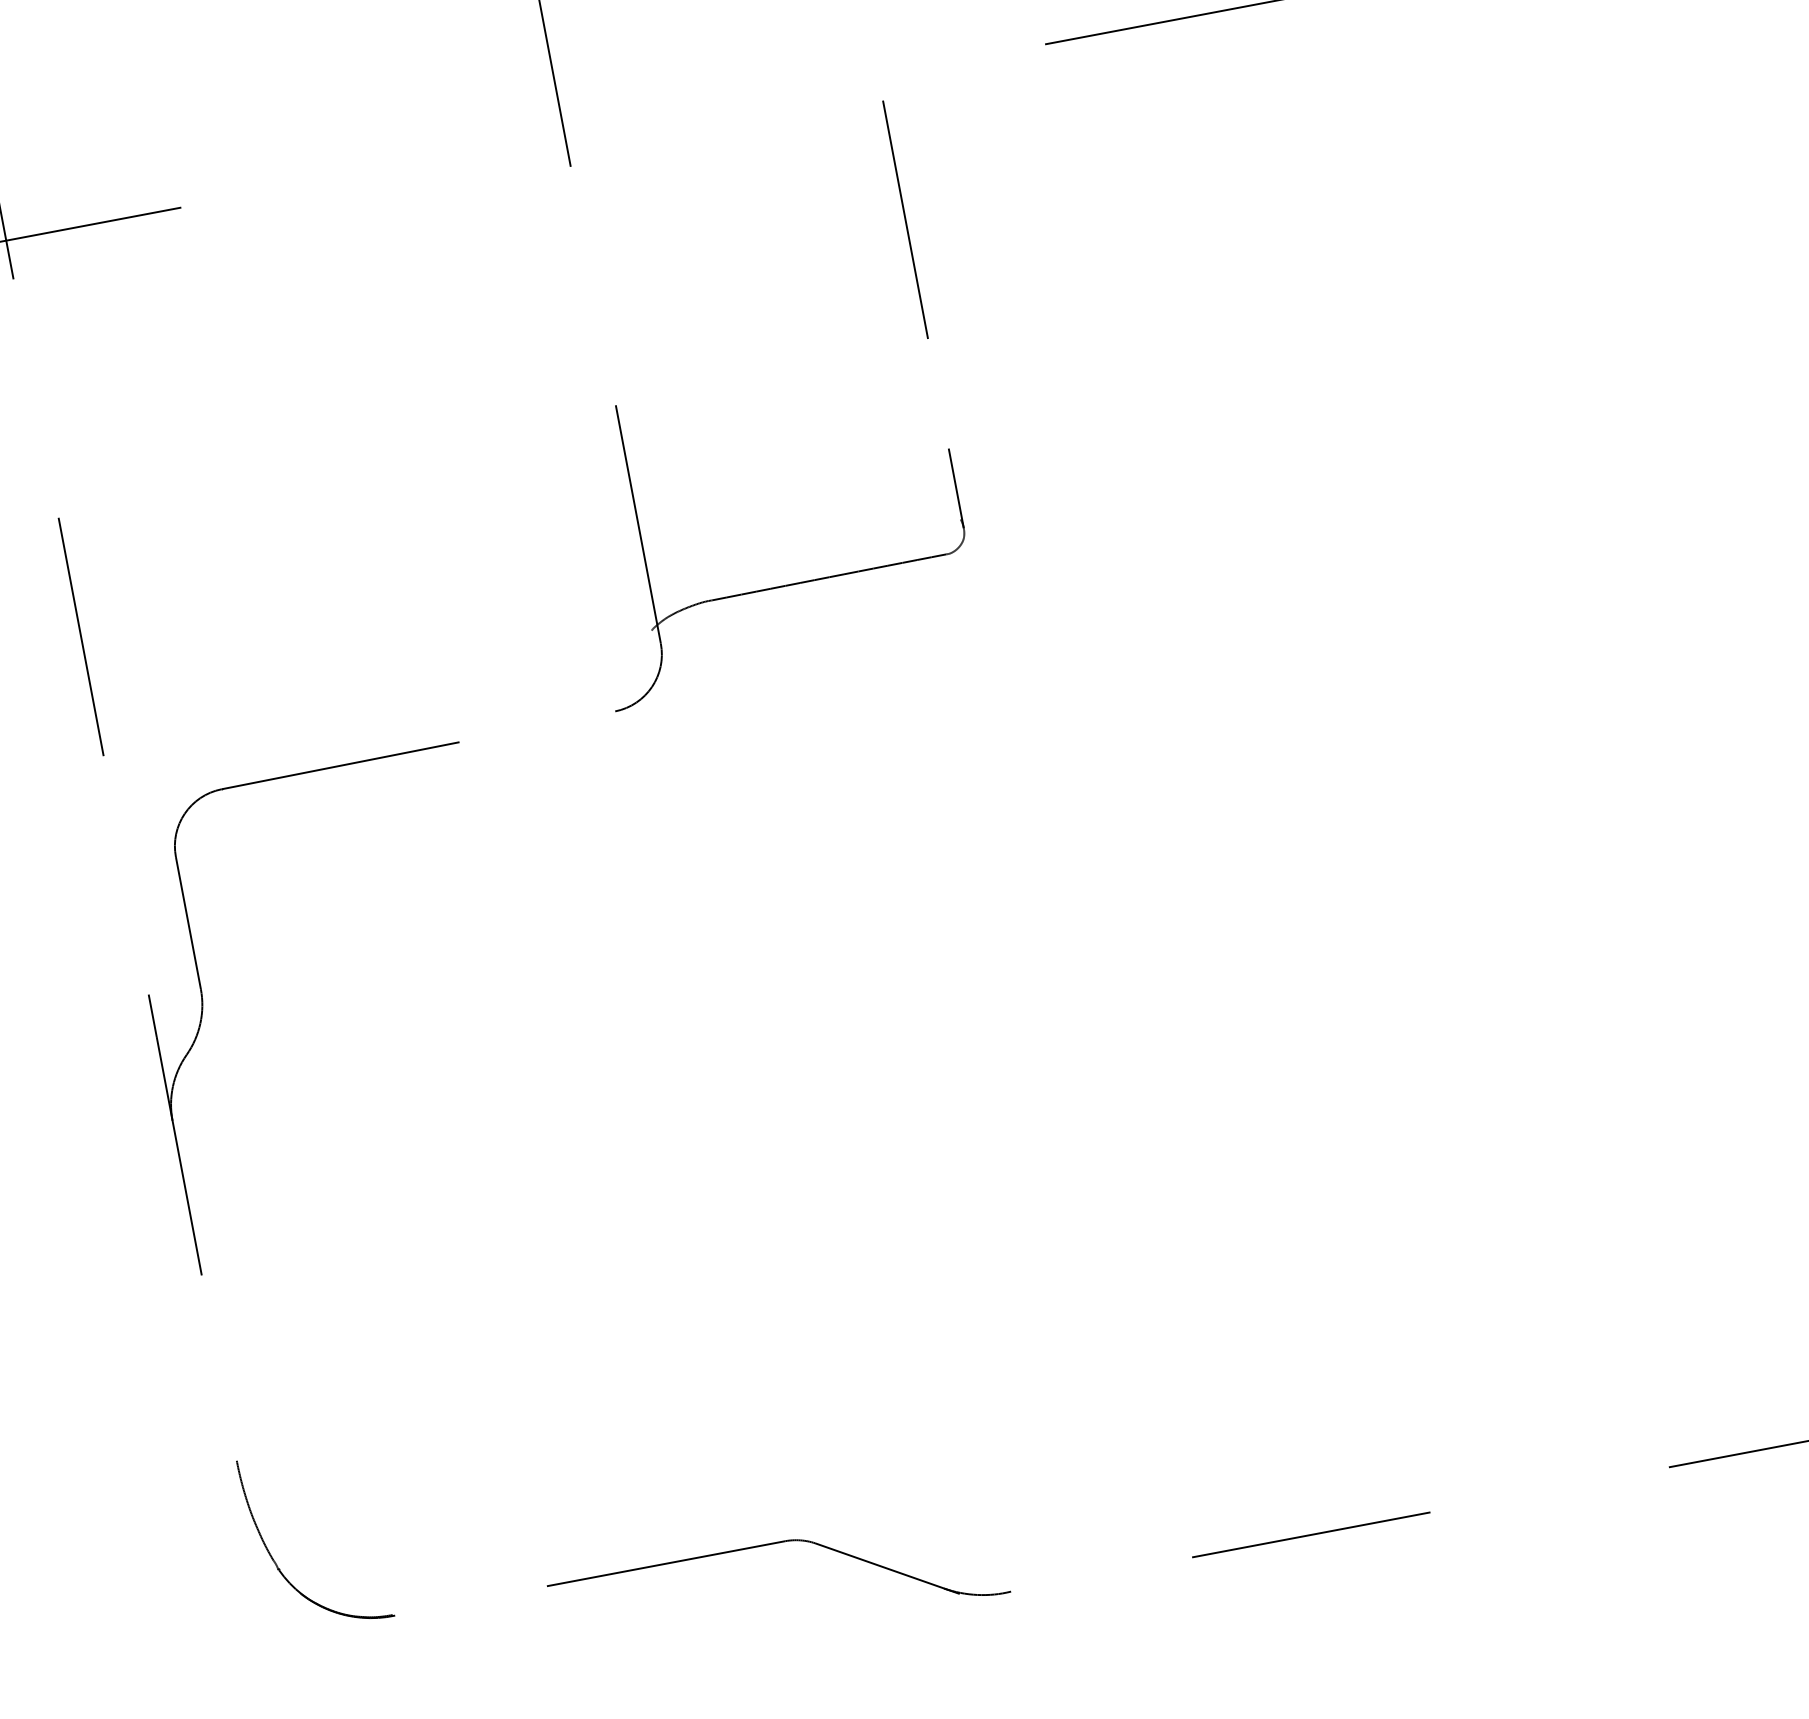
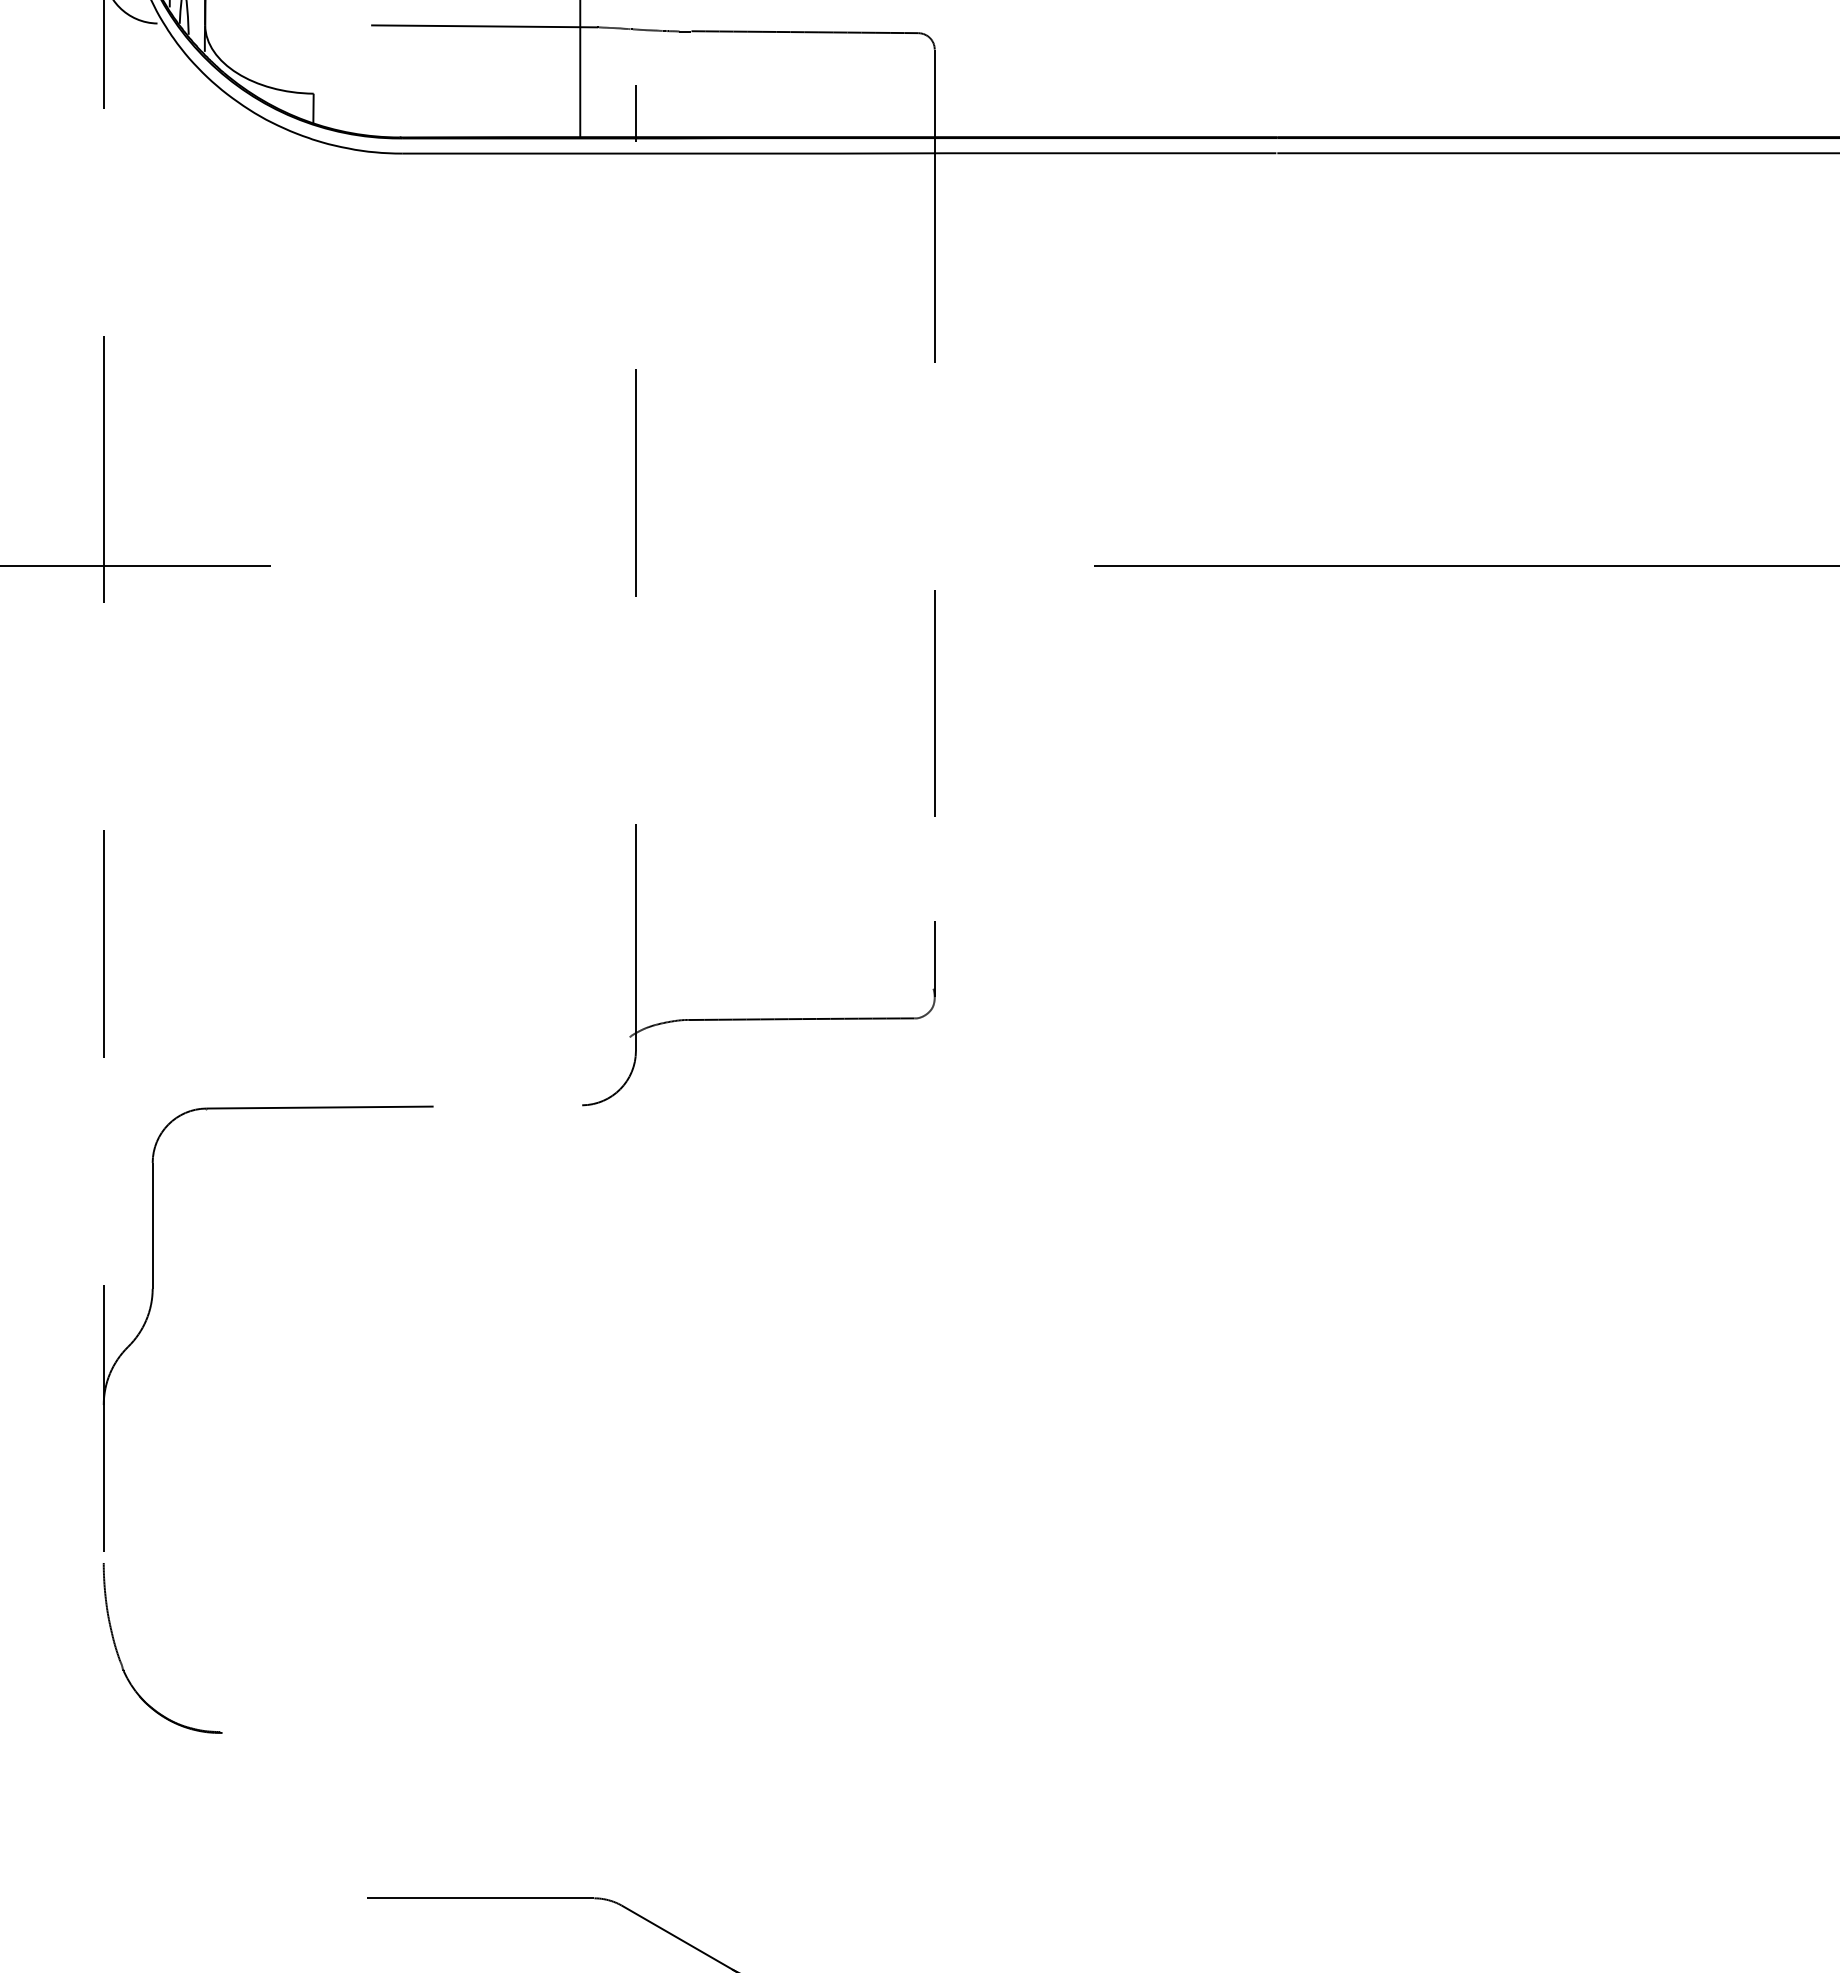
part: (276, 1562) -> (122, 1663), moved

